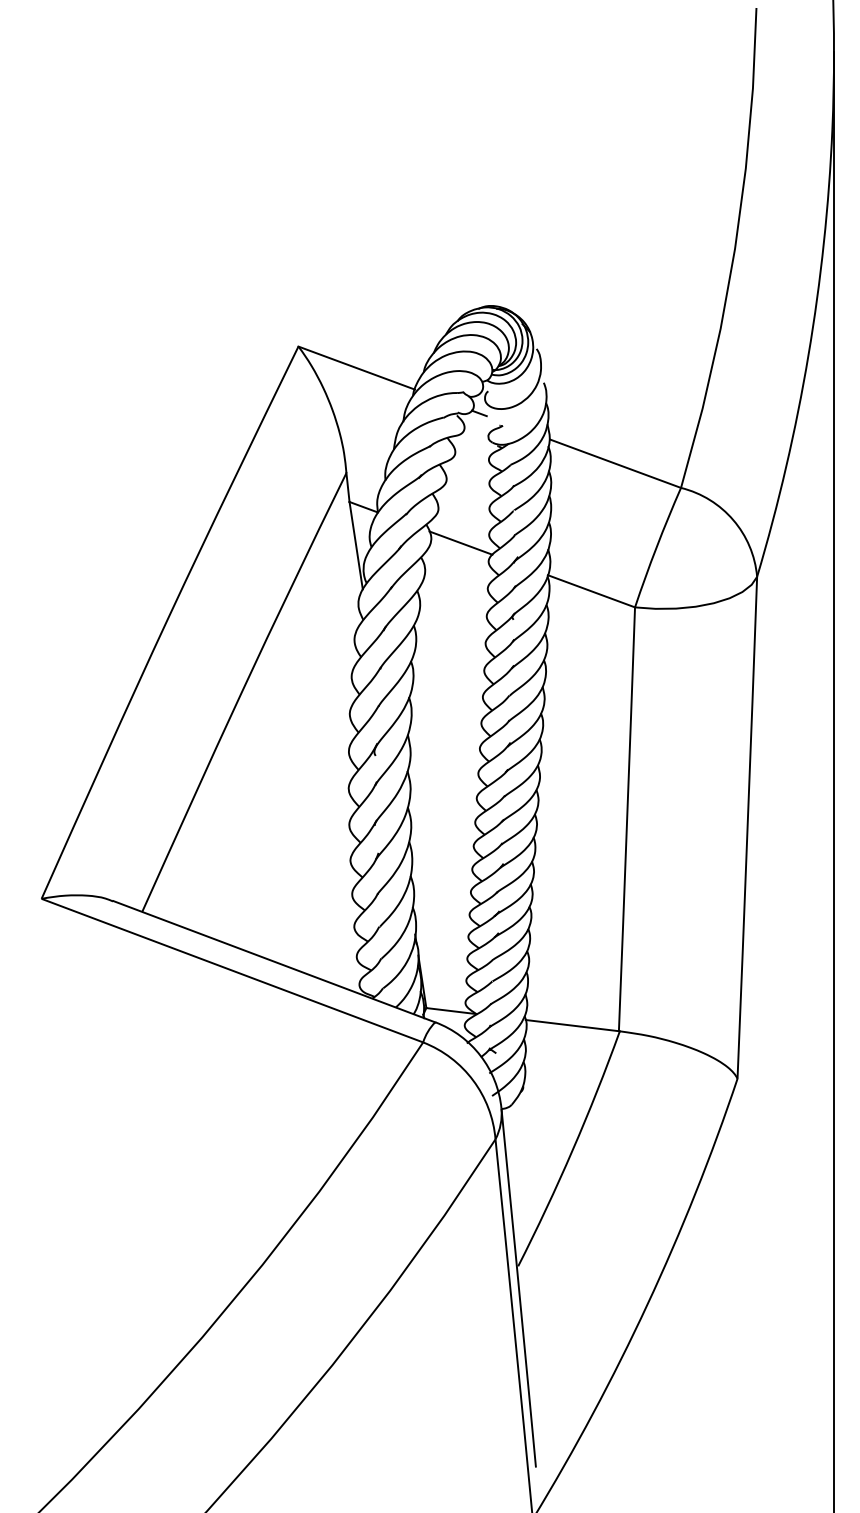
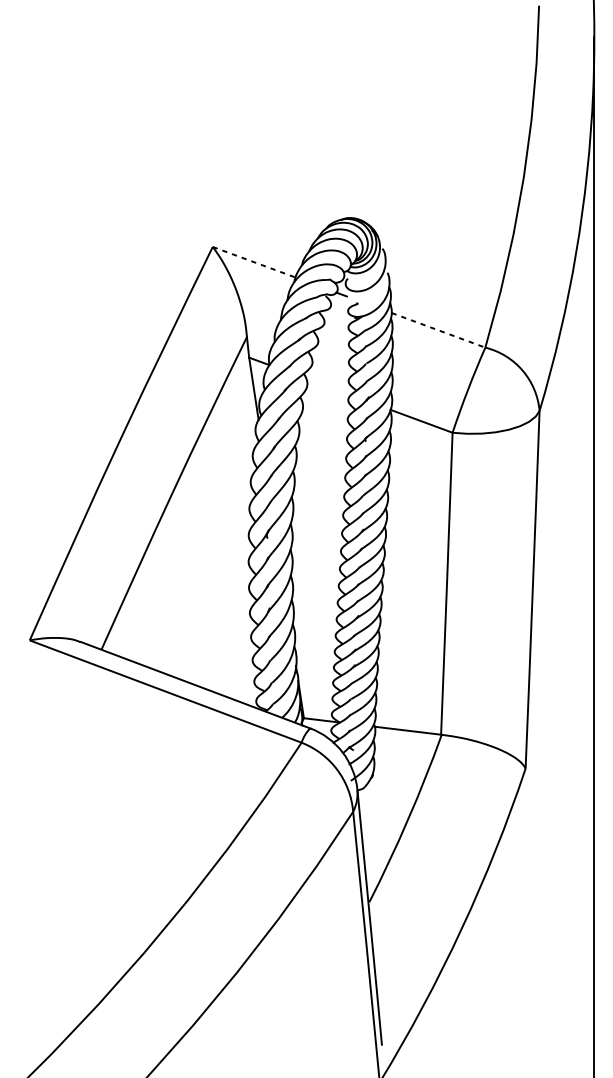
line: (357, 368) -> (254, 262), solid -> dashed
line: (614, 463) -> (437, 330), solid -> dashed
line: (460, 542) -> (328, 386), removed

